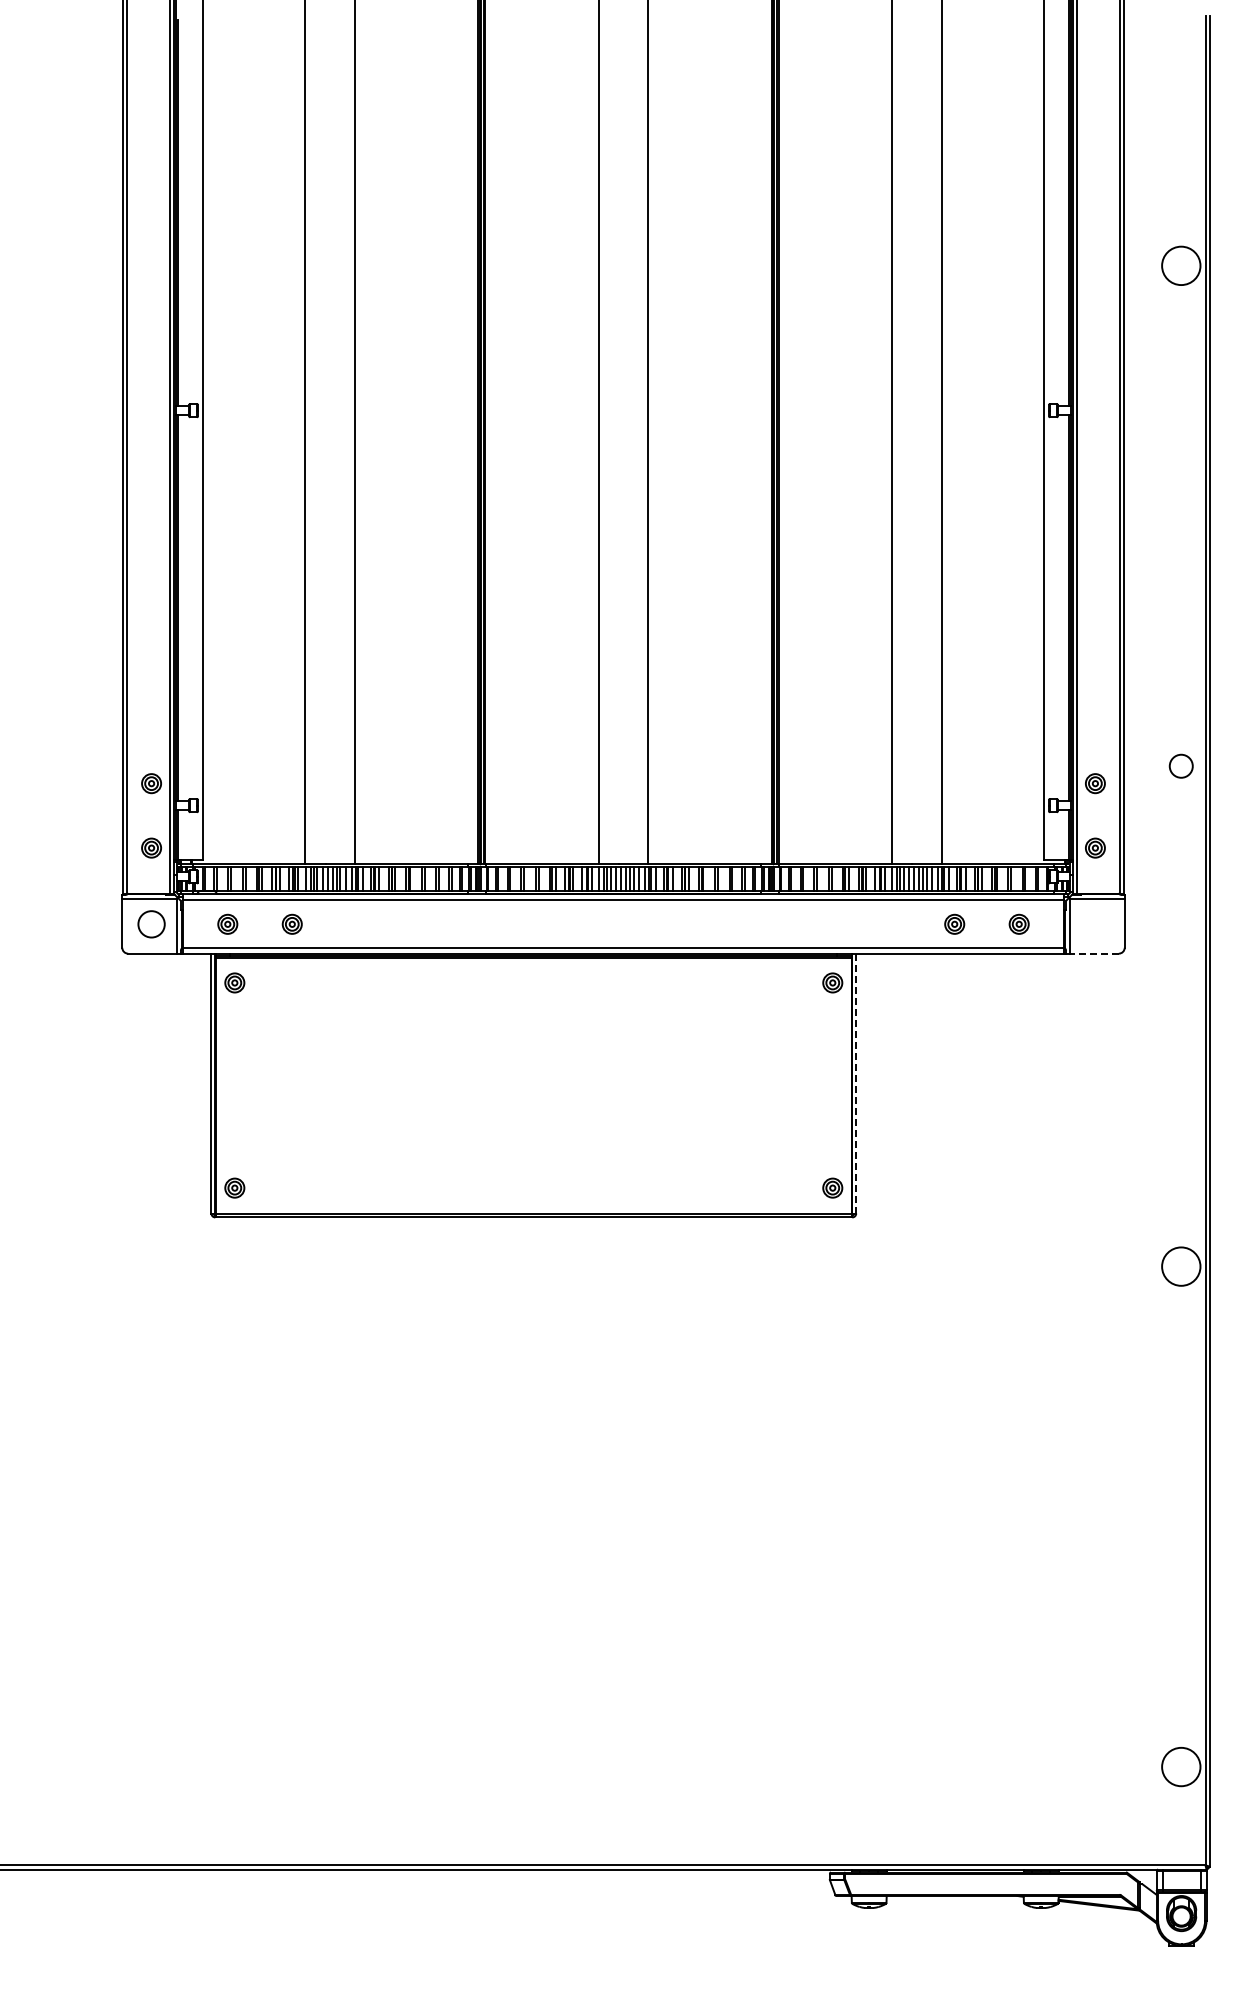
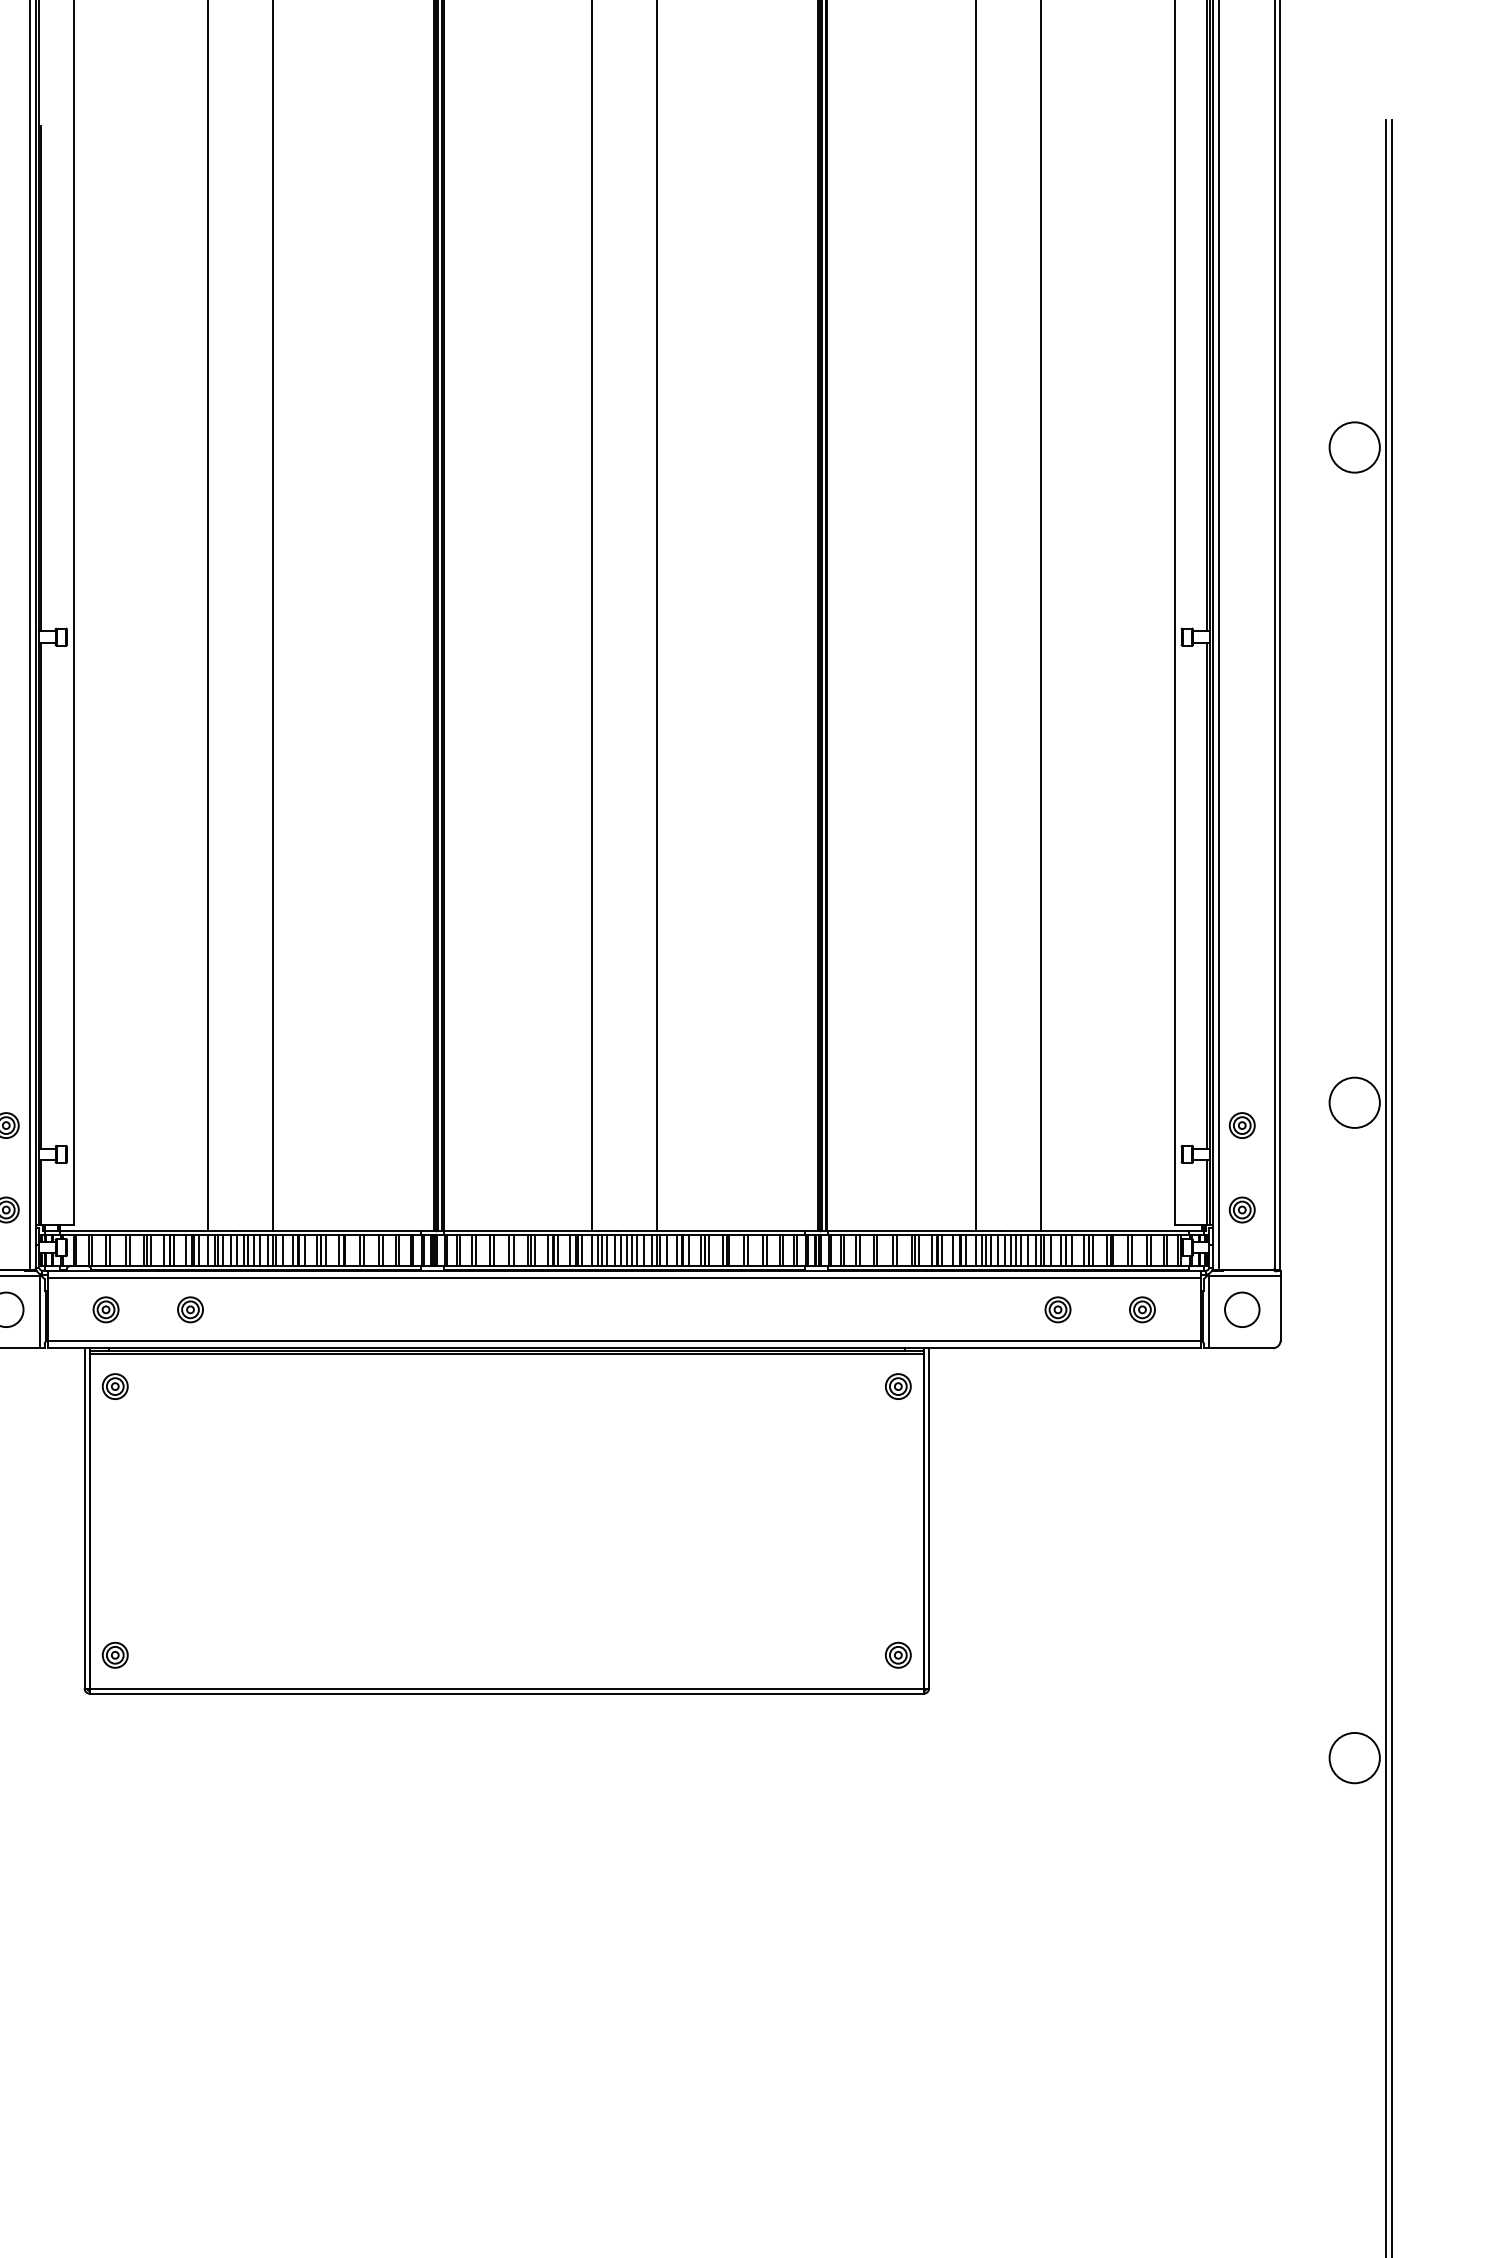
circle: (1181, 766) -> (1355, 1103), size x1.67
circle: (1095, 924) -> (1242, 1310), added
line: (1094, 953) -> (1241, 1348), dashed -> solid
line: (856, 1083) -> (929, 1518), dashed -> solid

